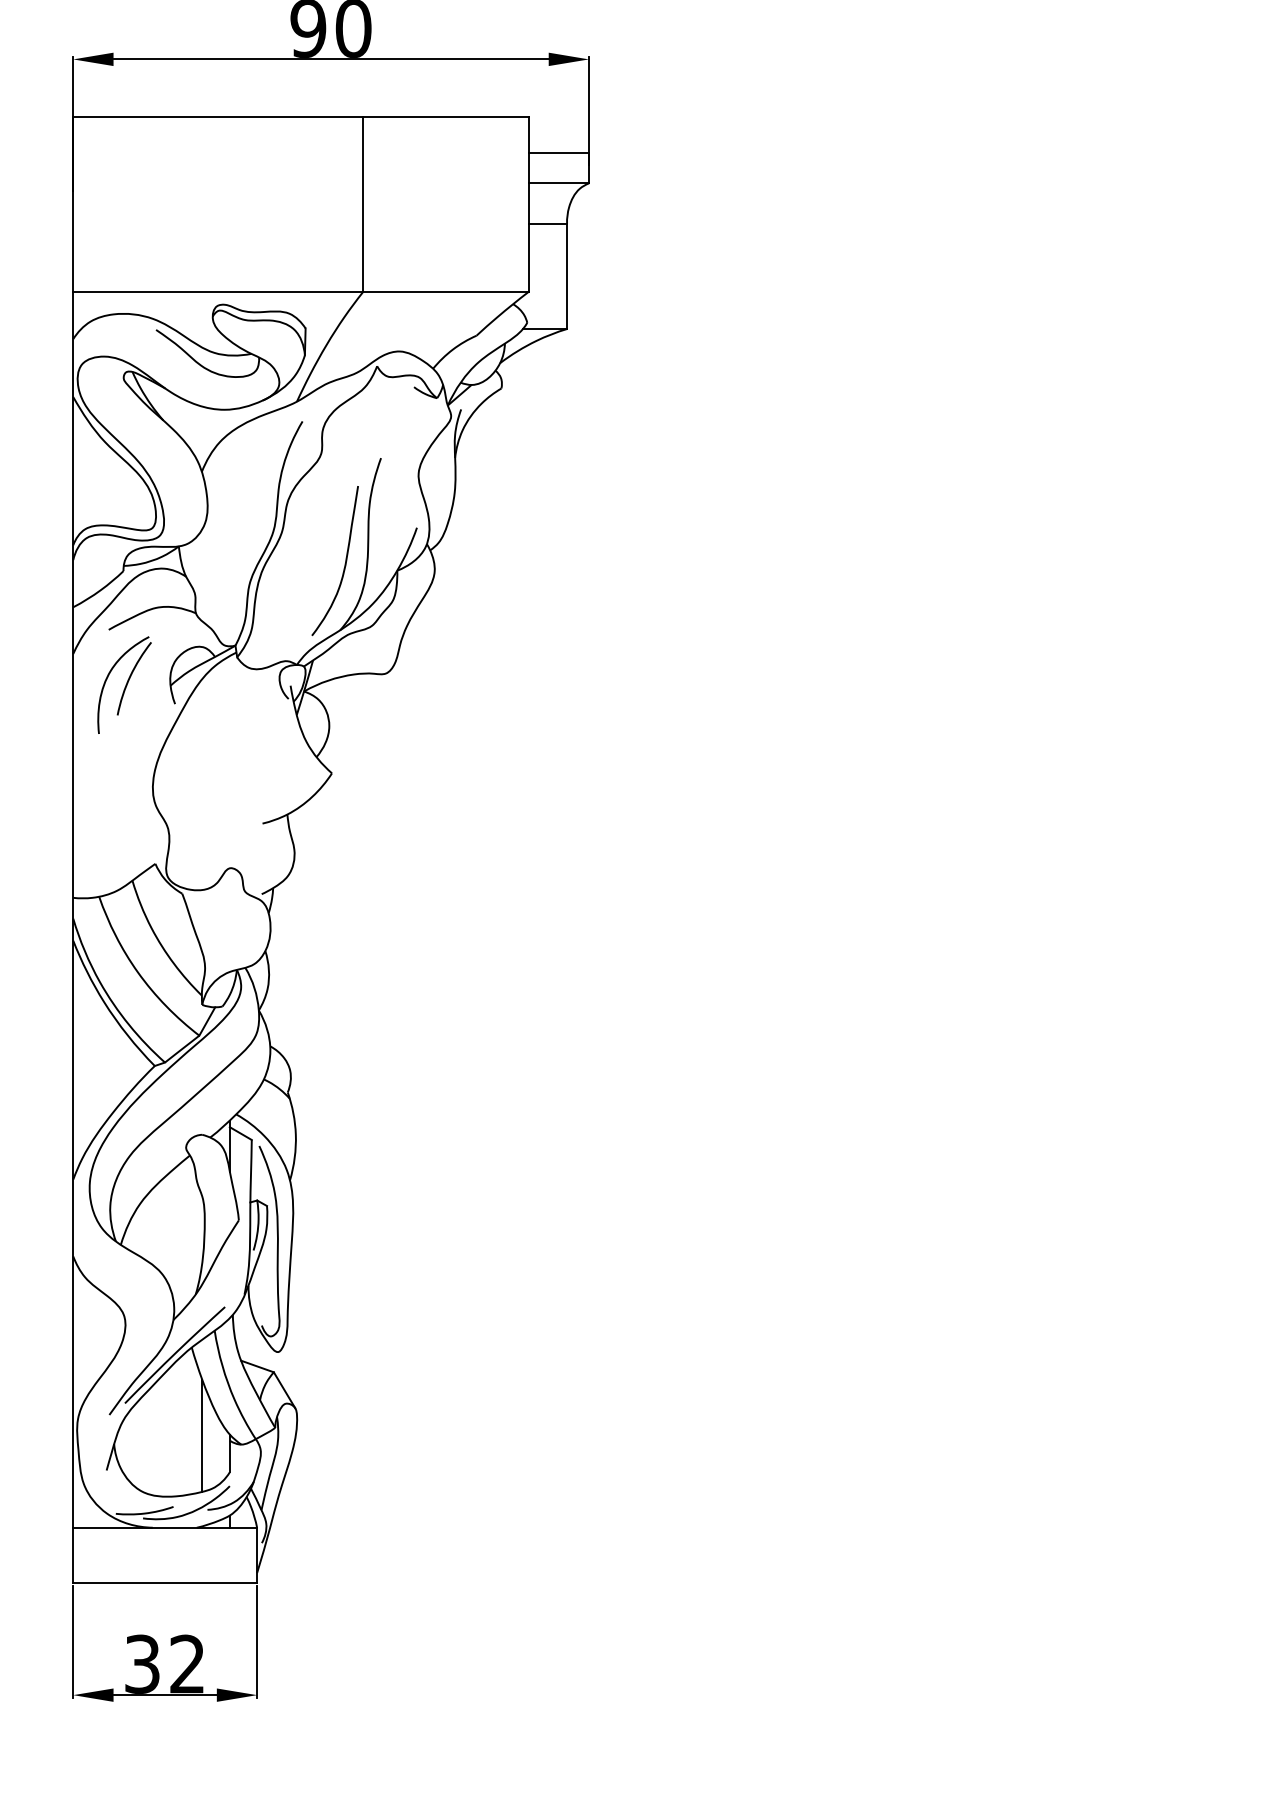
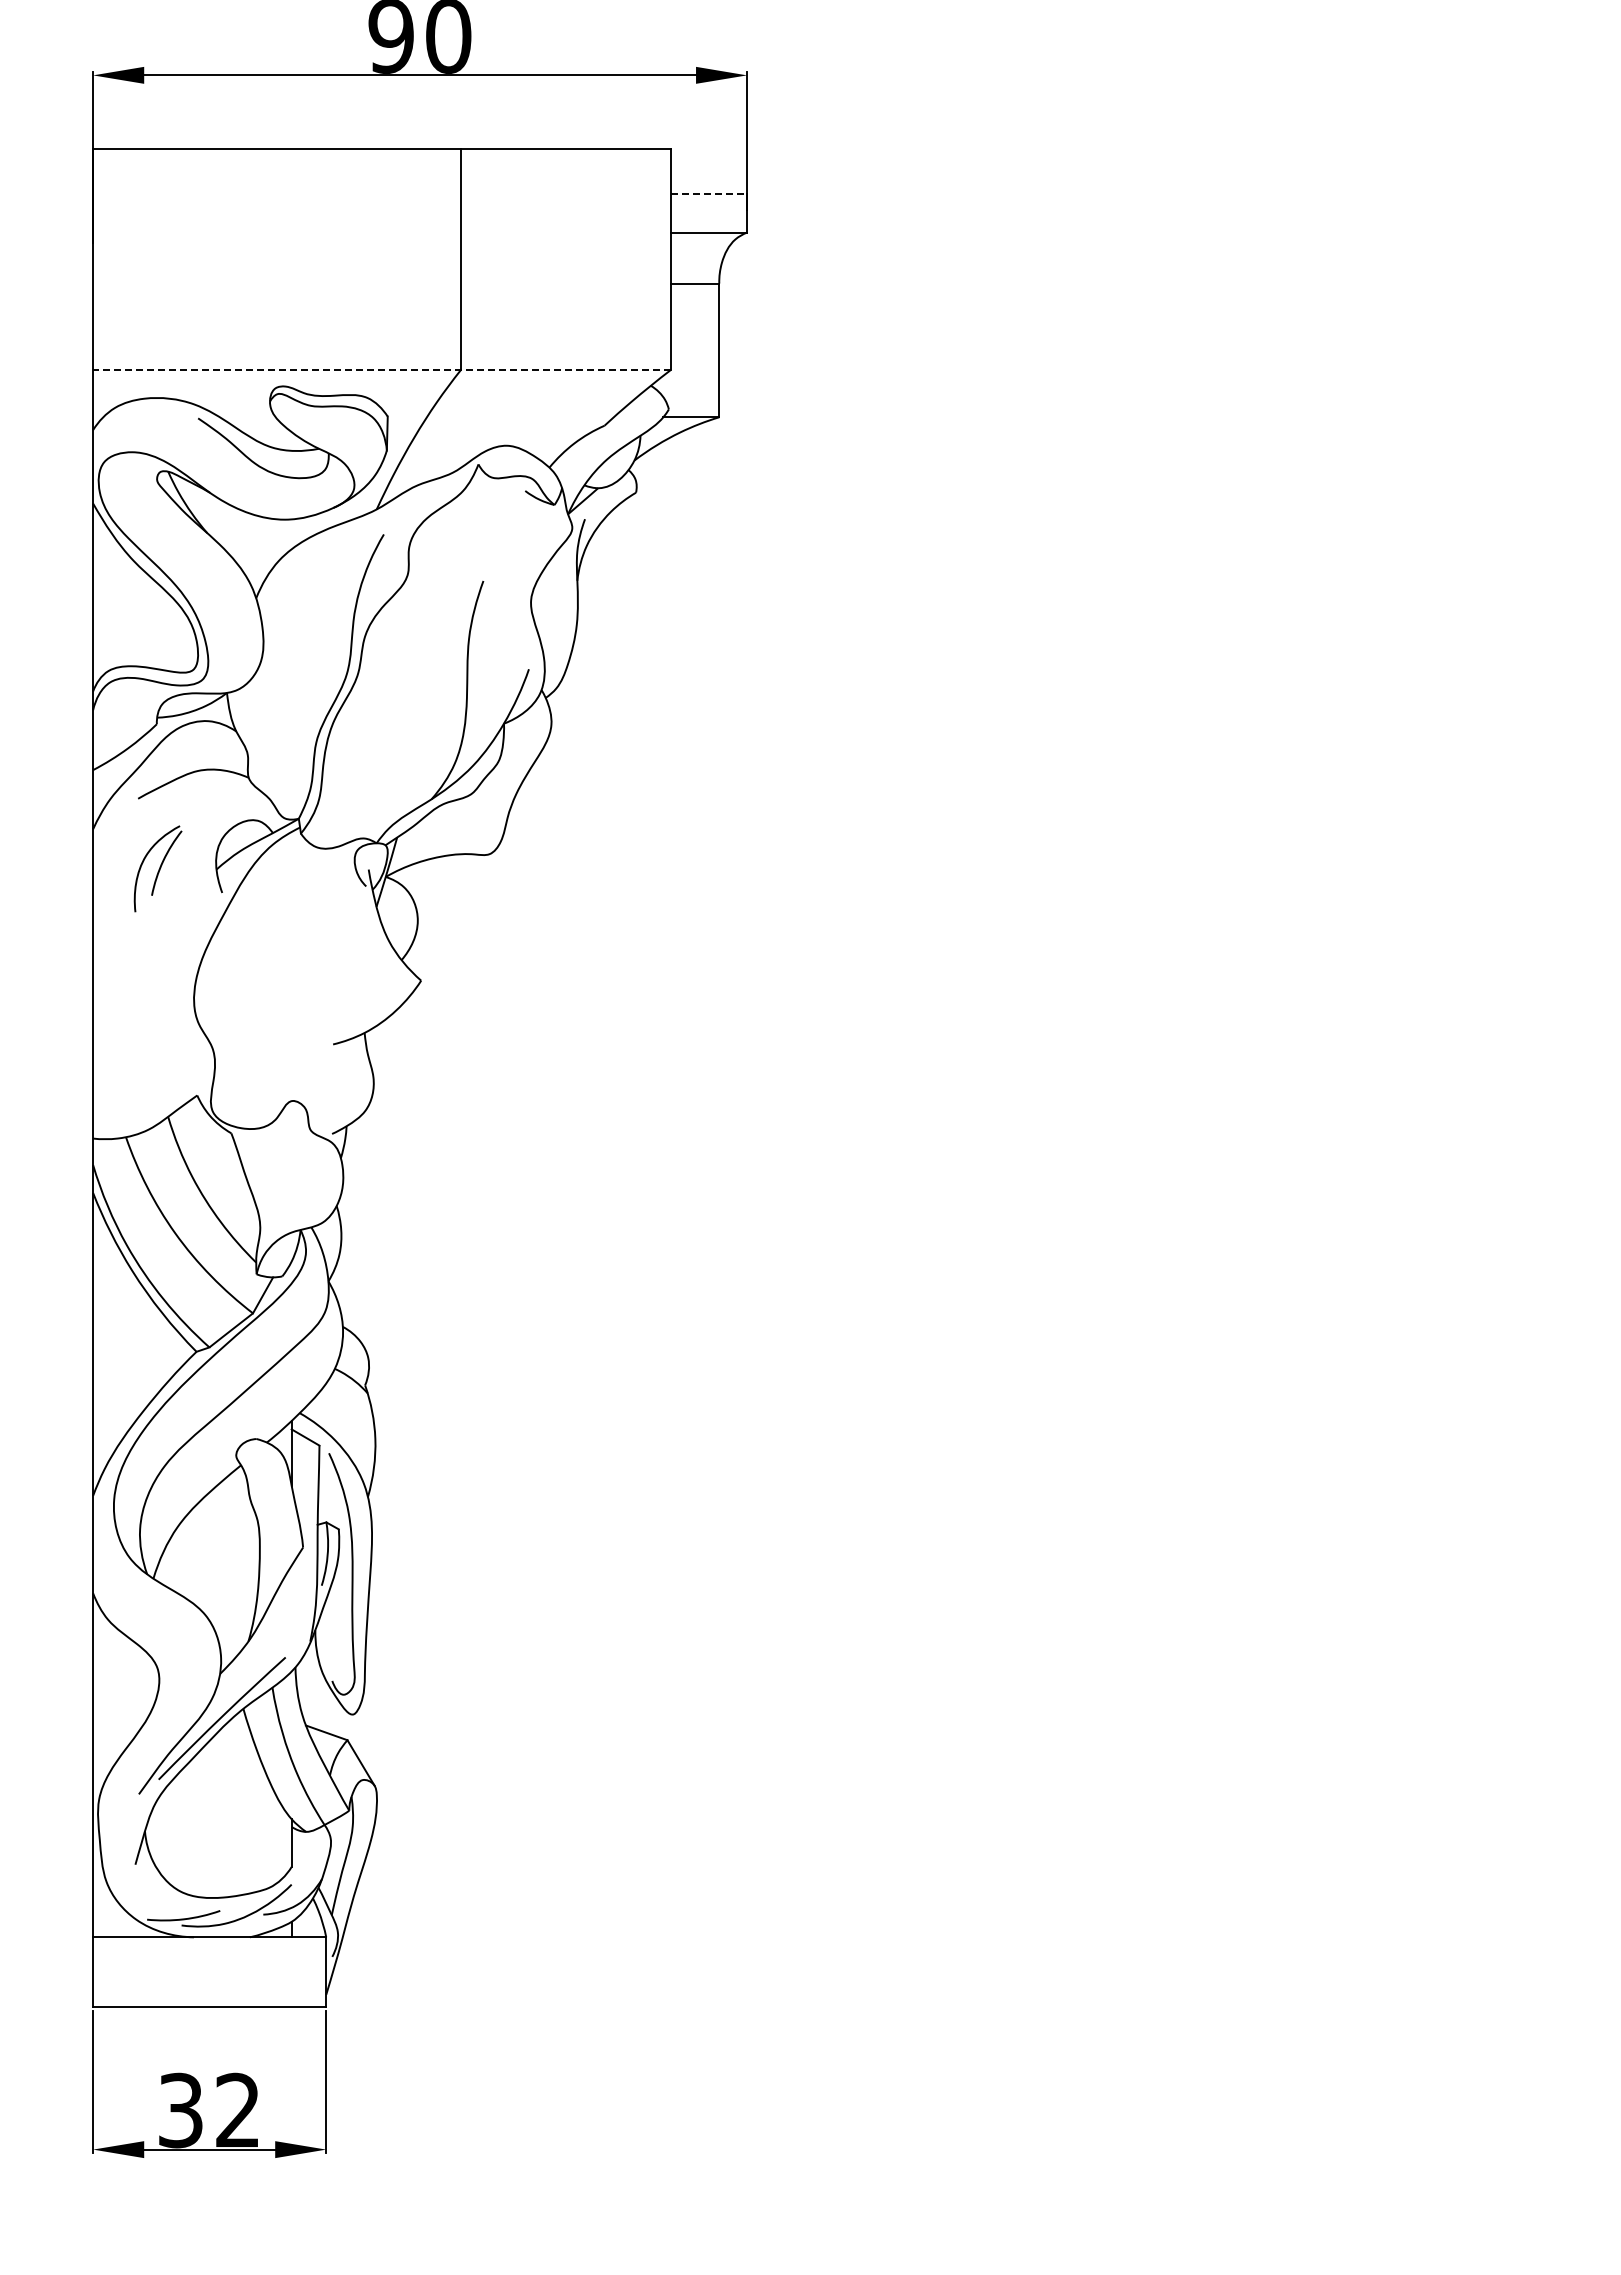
line: (559, 153) -> (709, 194), solid -> dashed
line: (300, 292) -> (381, 370), solid -> dashed
curve: (344, 563) -> (437, 714), removed
part: (124, 684) -> (157, 868), size x0.7
line: (202, 1435) -> (256, 1820), removed

